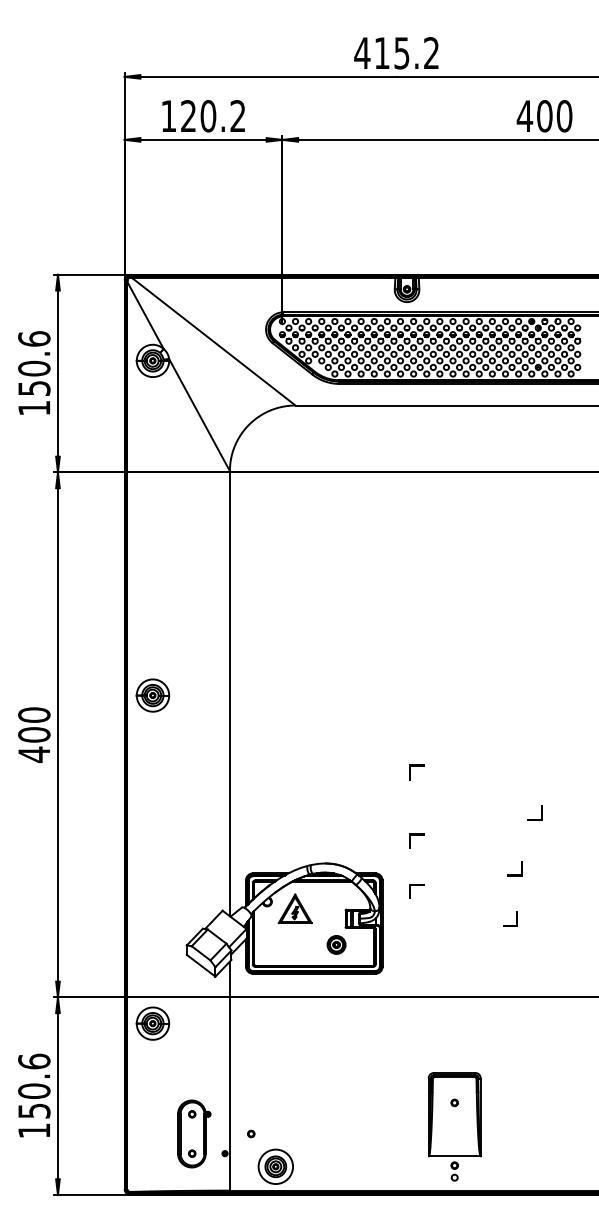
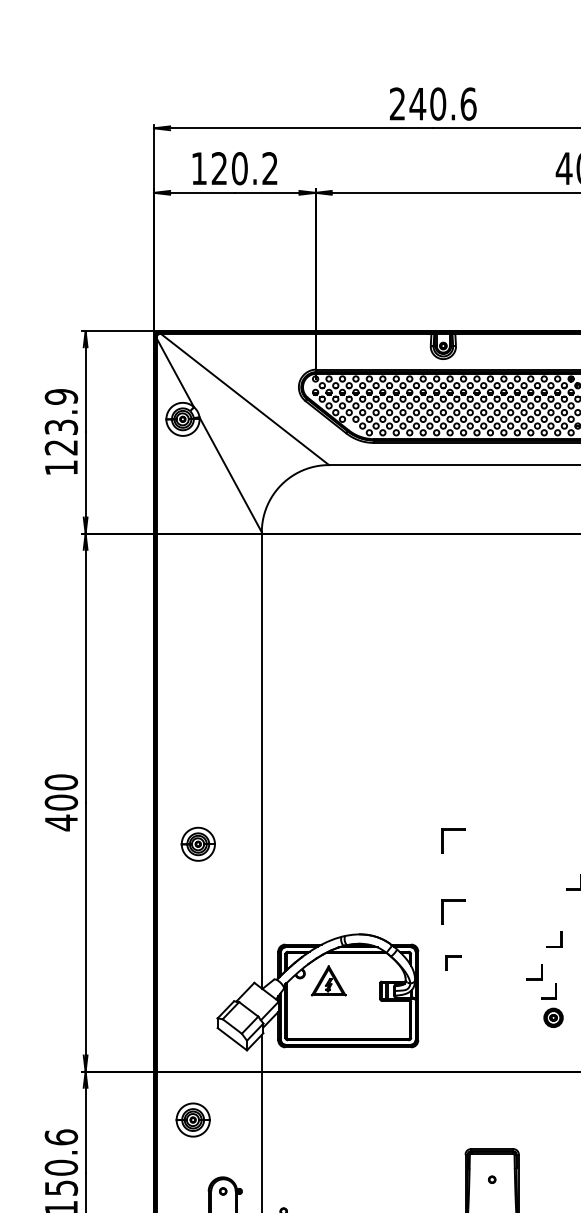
text: (396, 53) -> (432, 104), 415.2 -> 240.6
text: (34, 363) -> (61, 422), 150.6 -> 123.9
part: (152, 695) -> (197, 844), moved
part: (416, 772) -> (453, 841), size x1.6
part: (416, 840) -> (453, 910), size x1.6
part: (495, 900) -> (534, 972), added
part: (336, 944) -> (553, 1017), moved
part: (152, 1023) -> (192, 1119), moved

